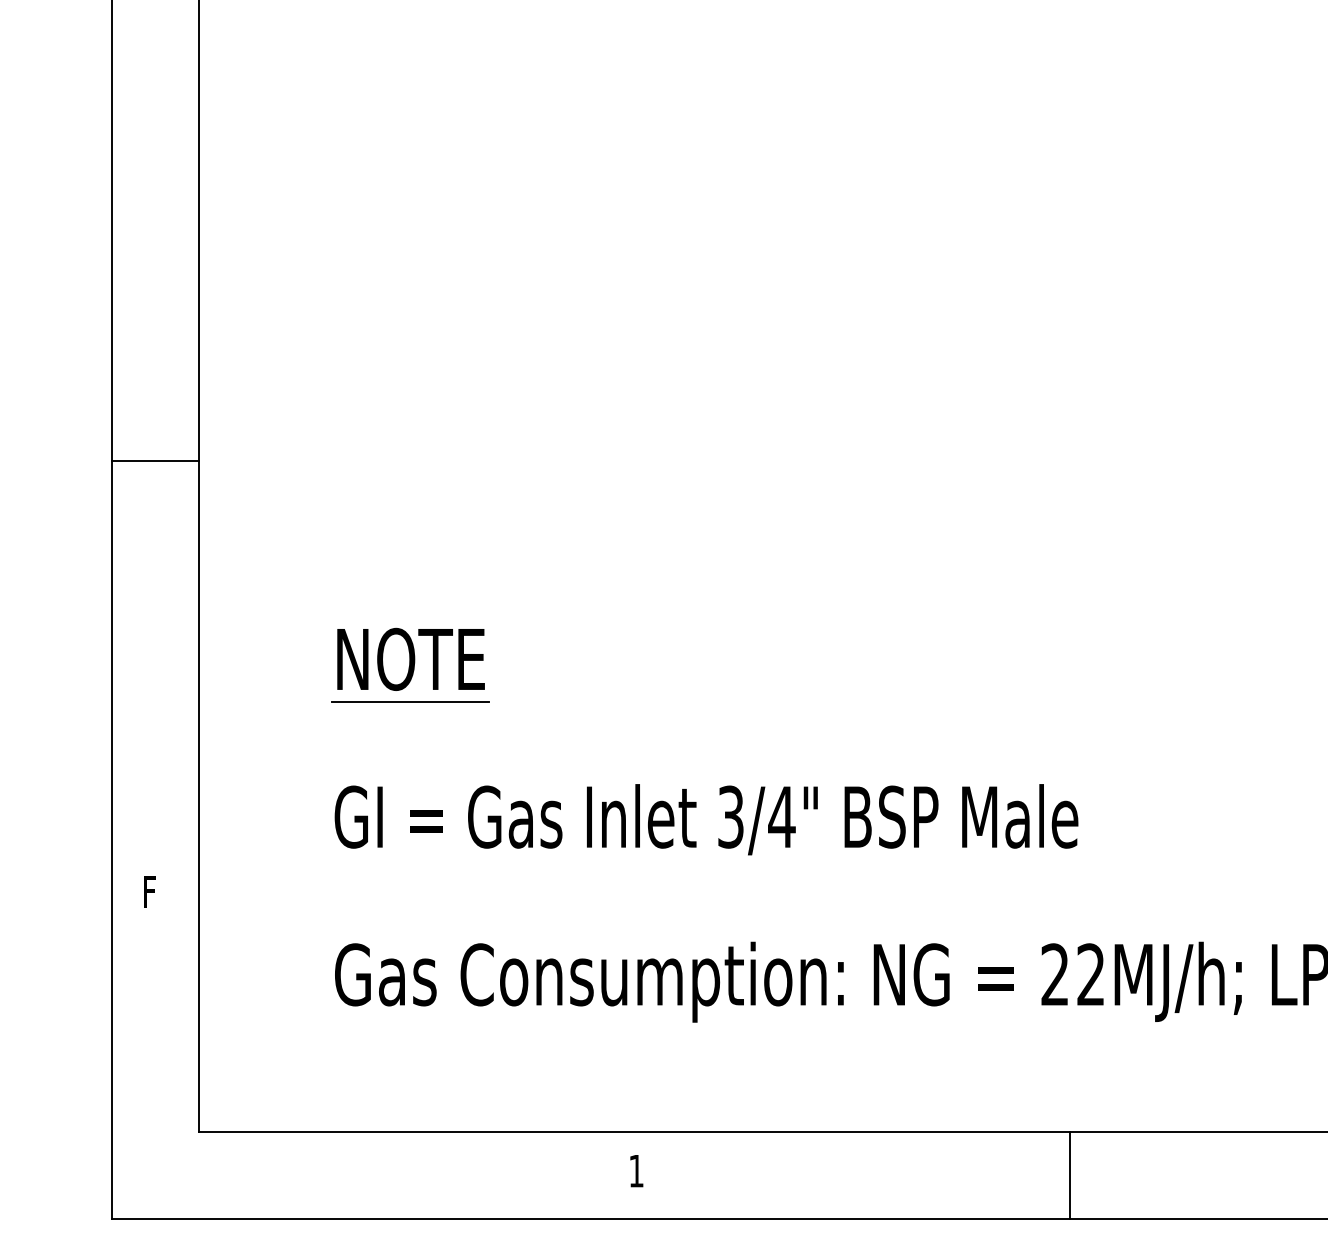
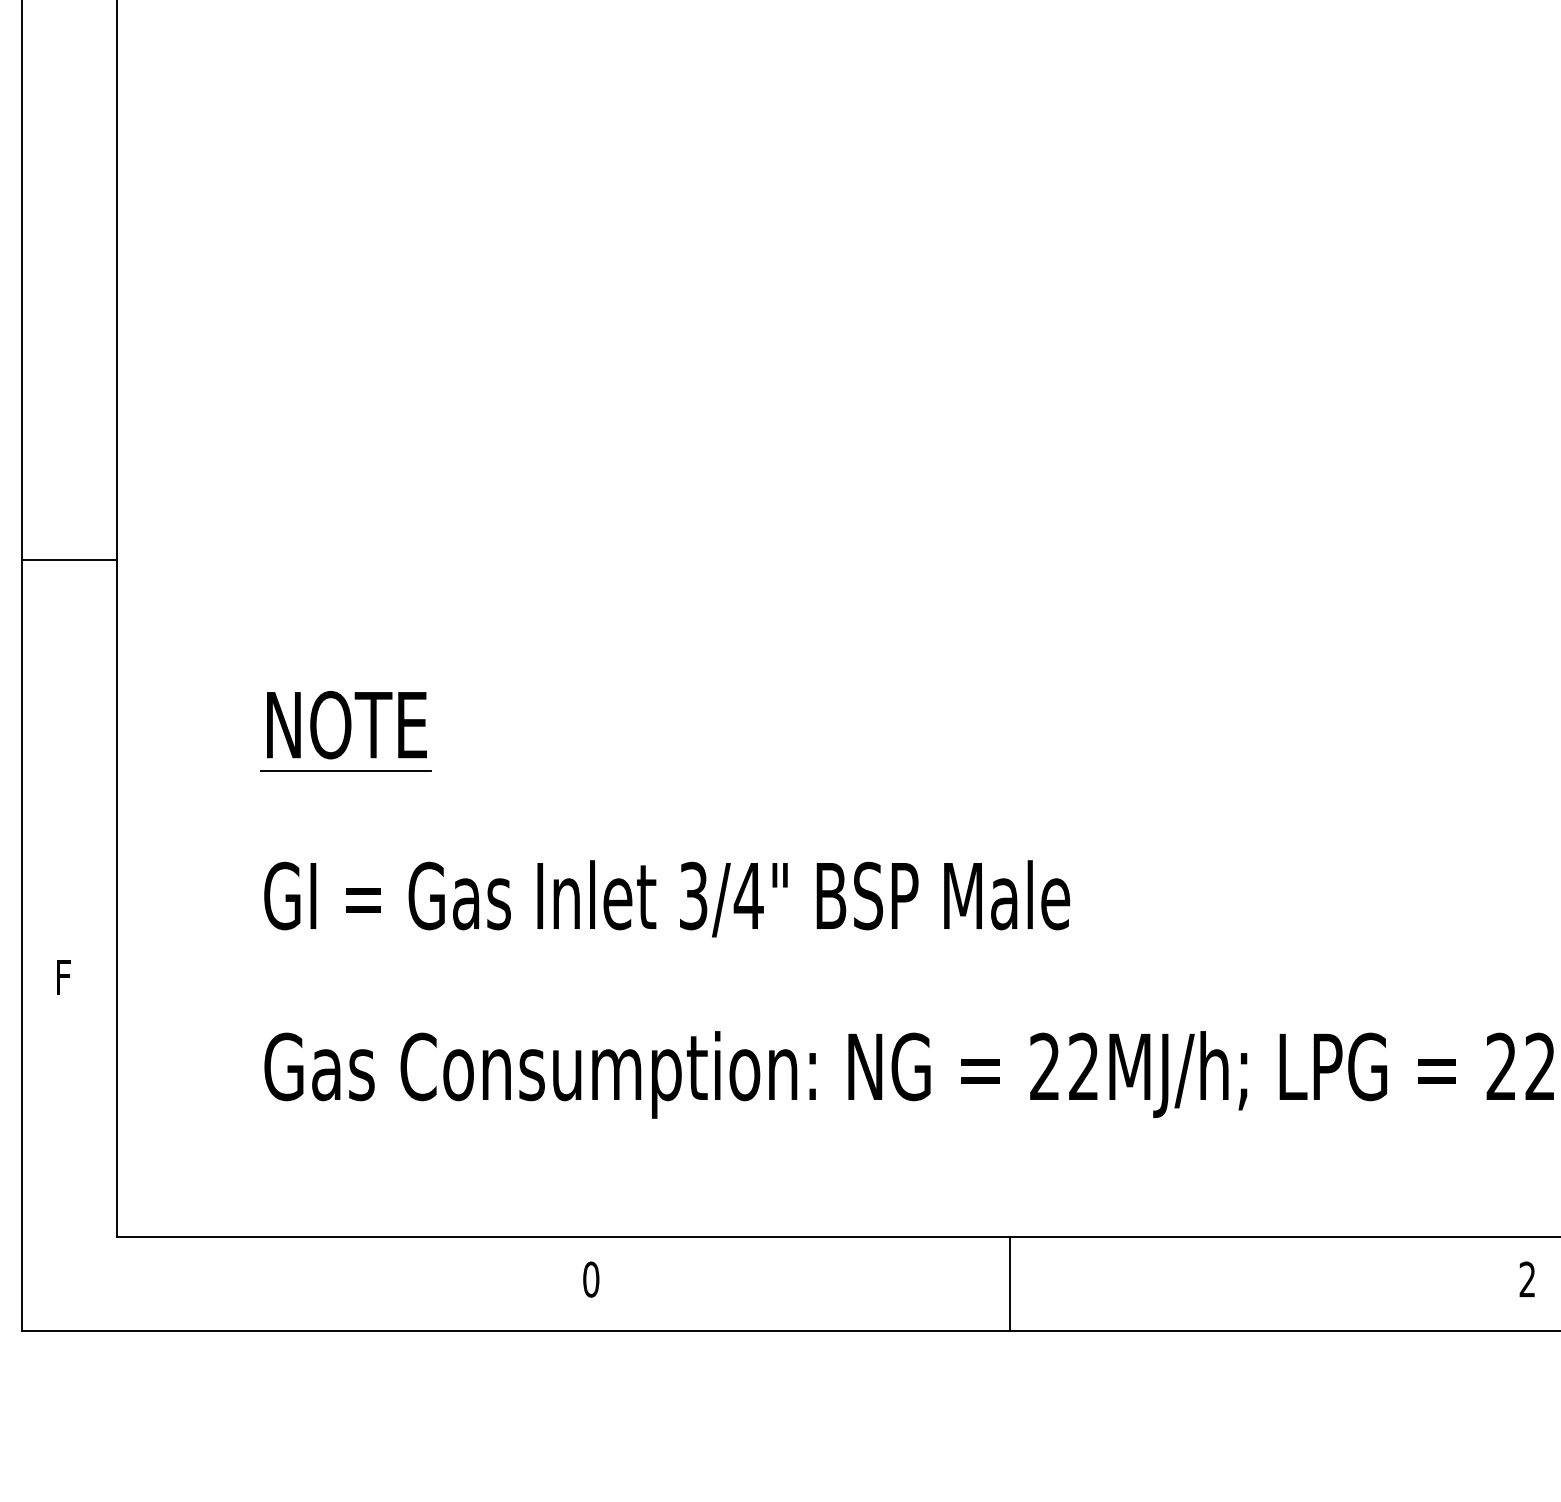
line: (155, 460) -> (69, 559), moved
text: (636, 1171) -> (591, 1279), 1 -> 0
line: (1069, 1174) -> (1009, 1283), moved

